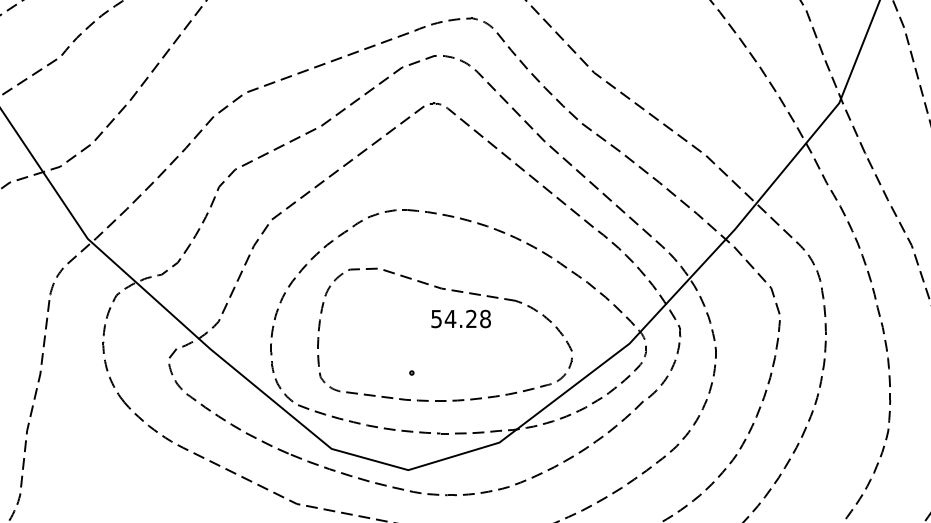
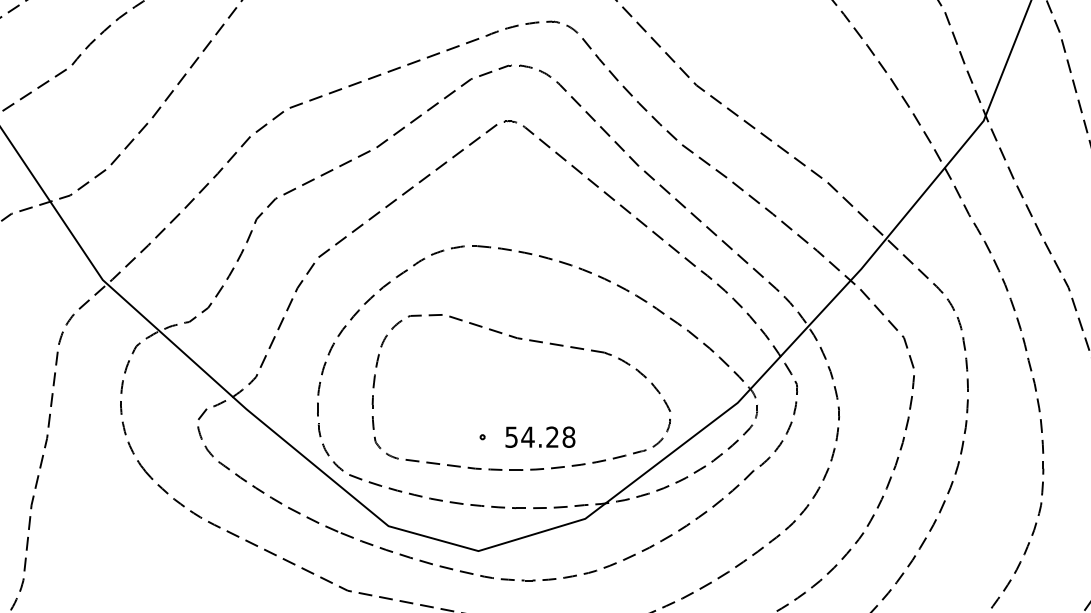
text: (460, 318) -> (539, 436), moved

